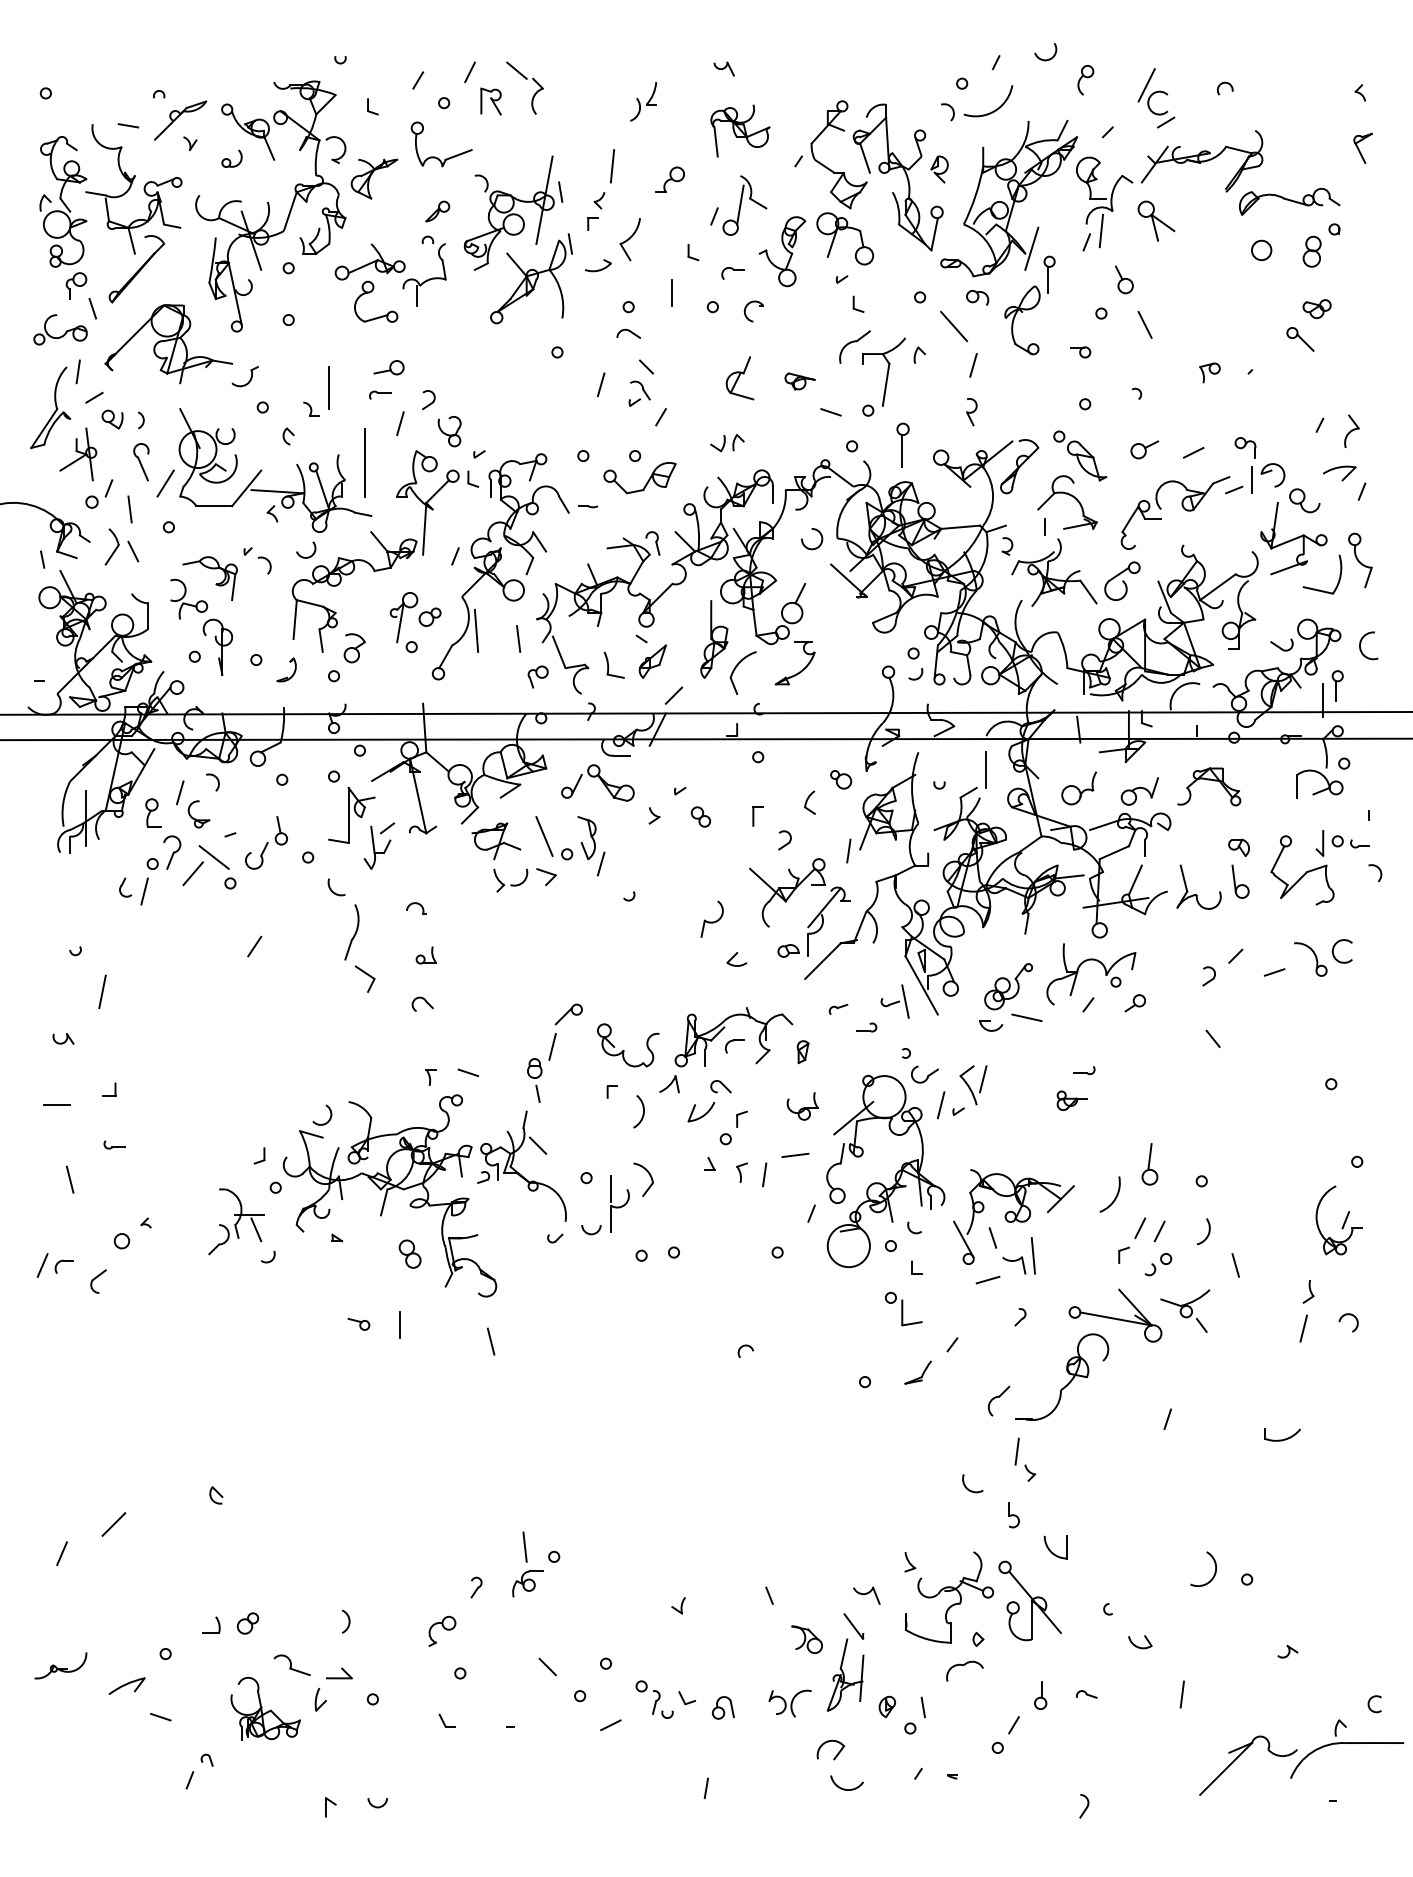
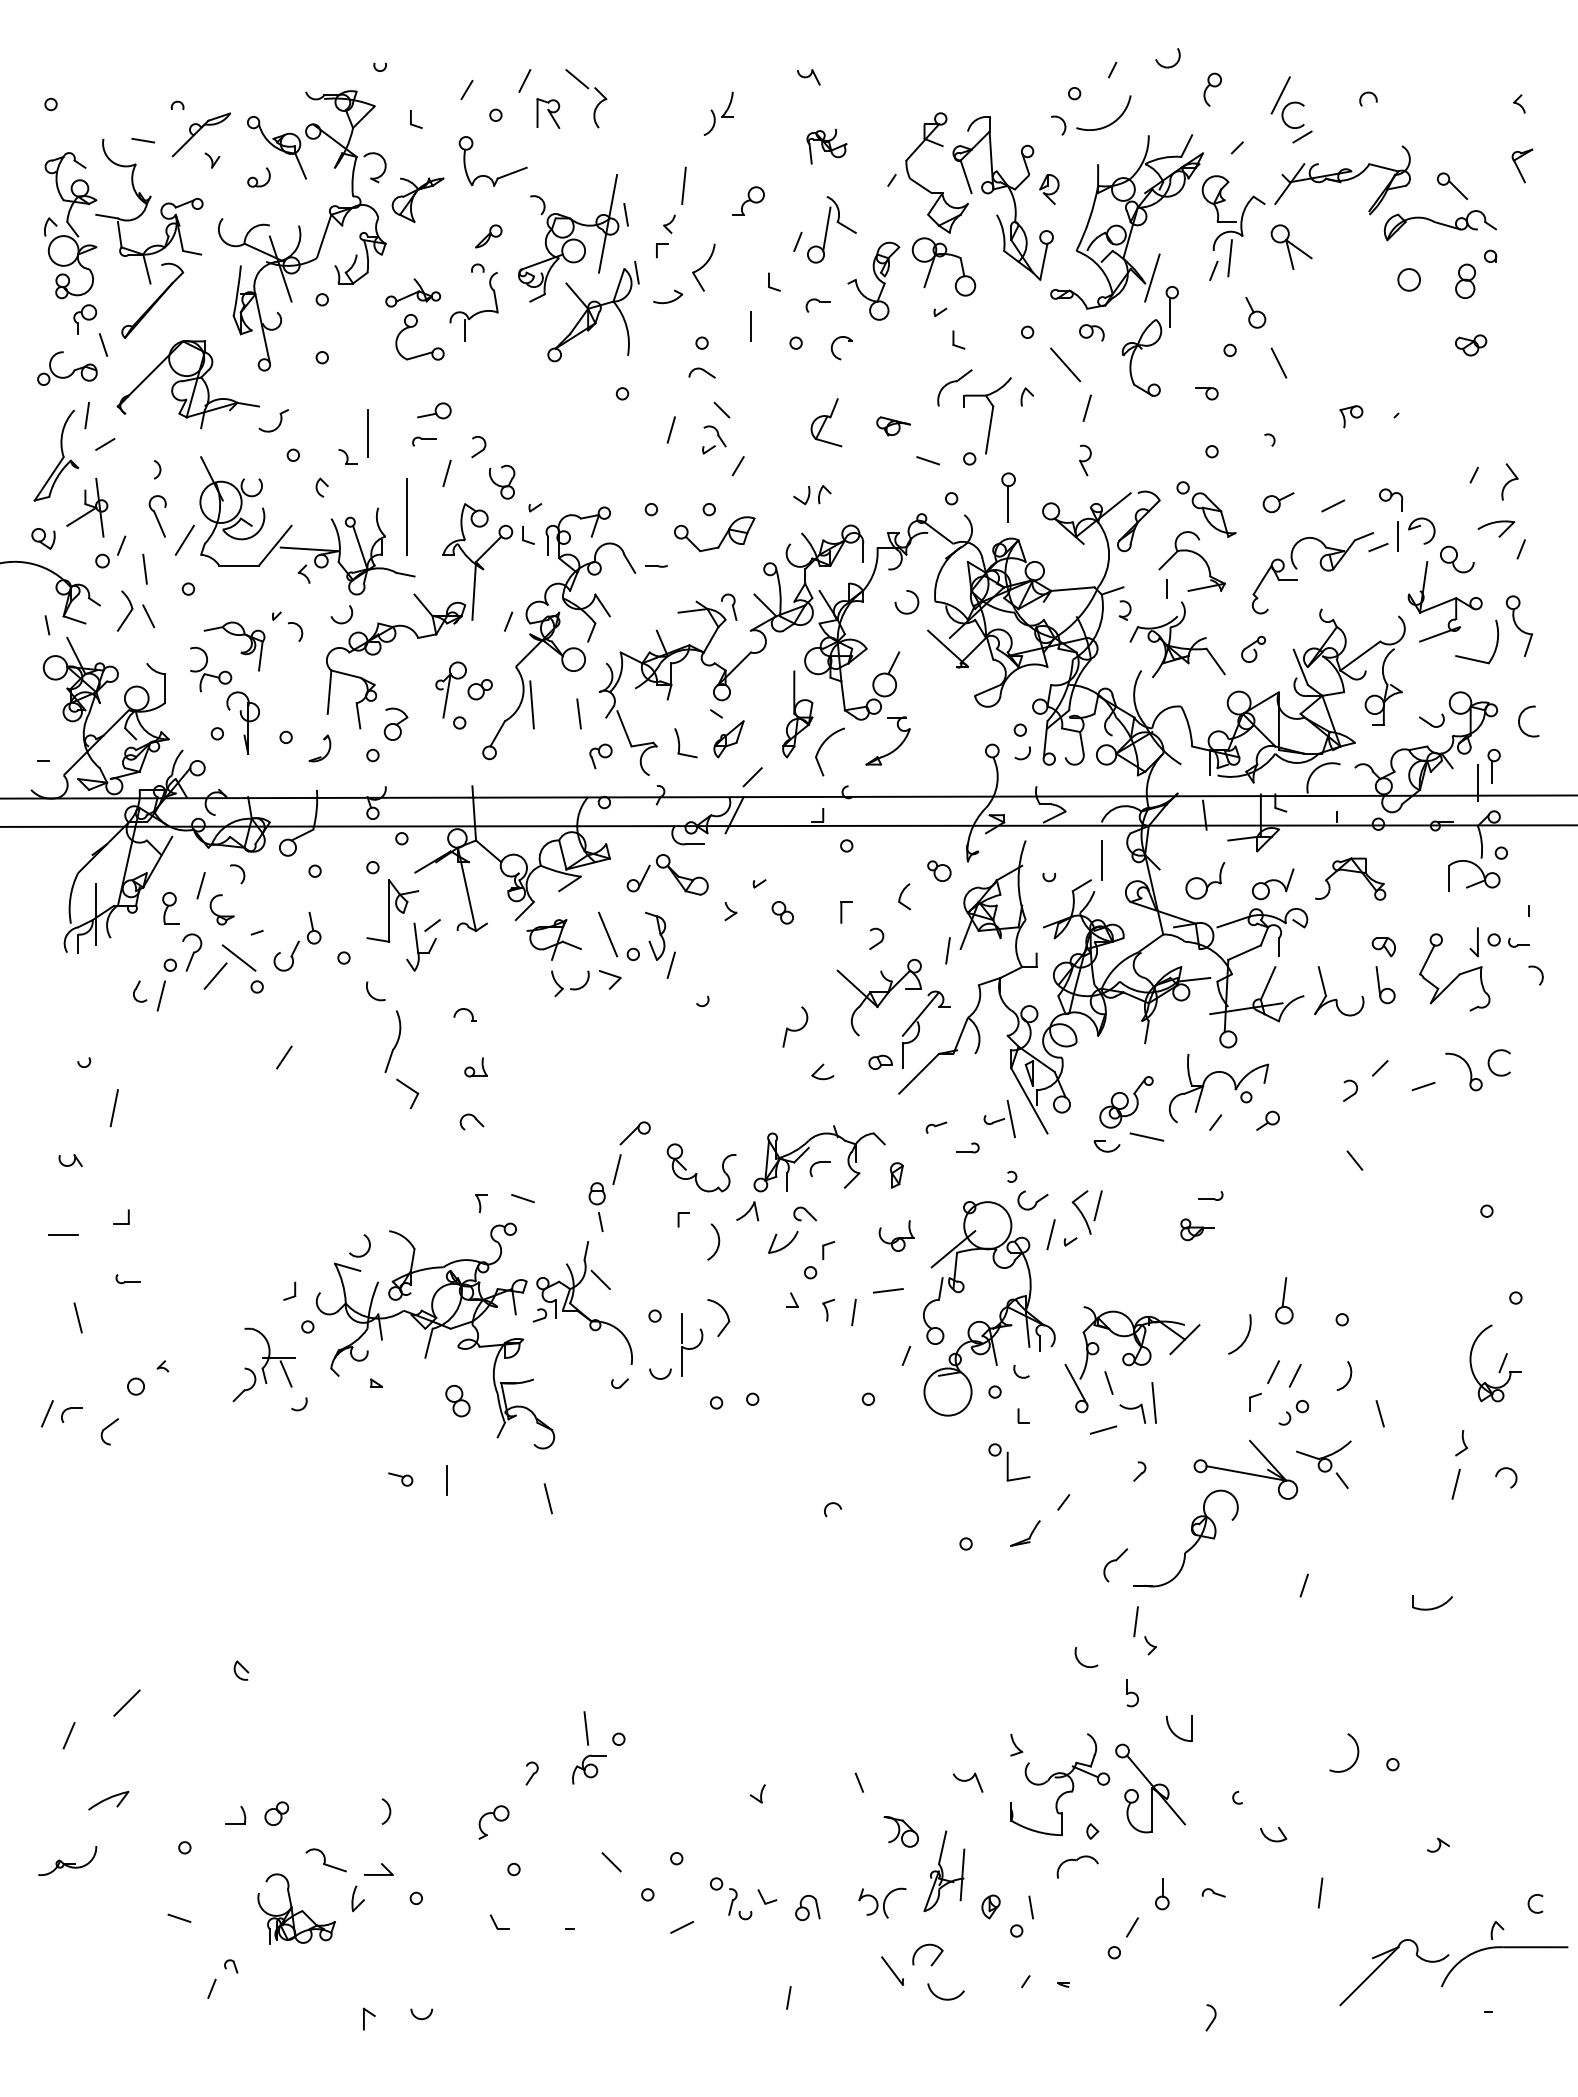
part: (740, 131) -> (826, 146), size x0.6
part: (369, 261) -> (412, 292), size x0.7
part: (1300, 338) -> (1452, 185), moved
part: (112, 419) -> (43, 538), moved
part: (1122, 581) -> (1253, 649), size x0.6
part: (853, 1626) -> (892, 1970), moved
part: (126, 1685) -> (108, 1800), moved

